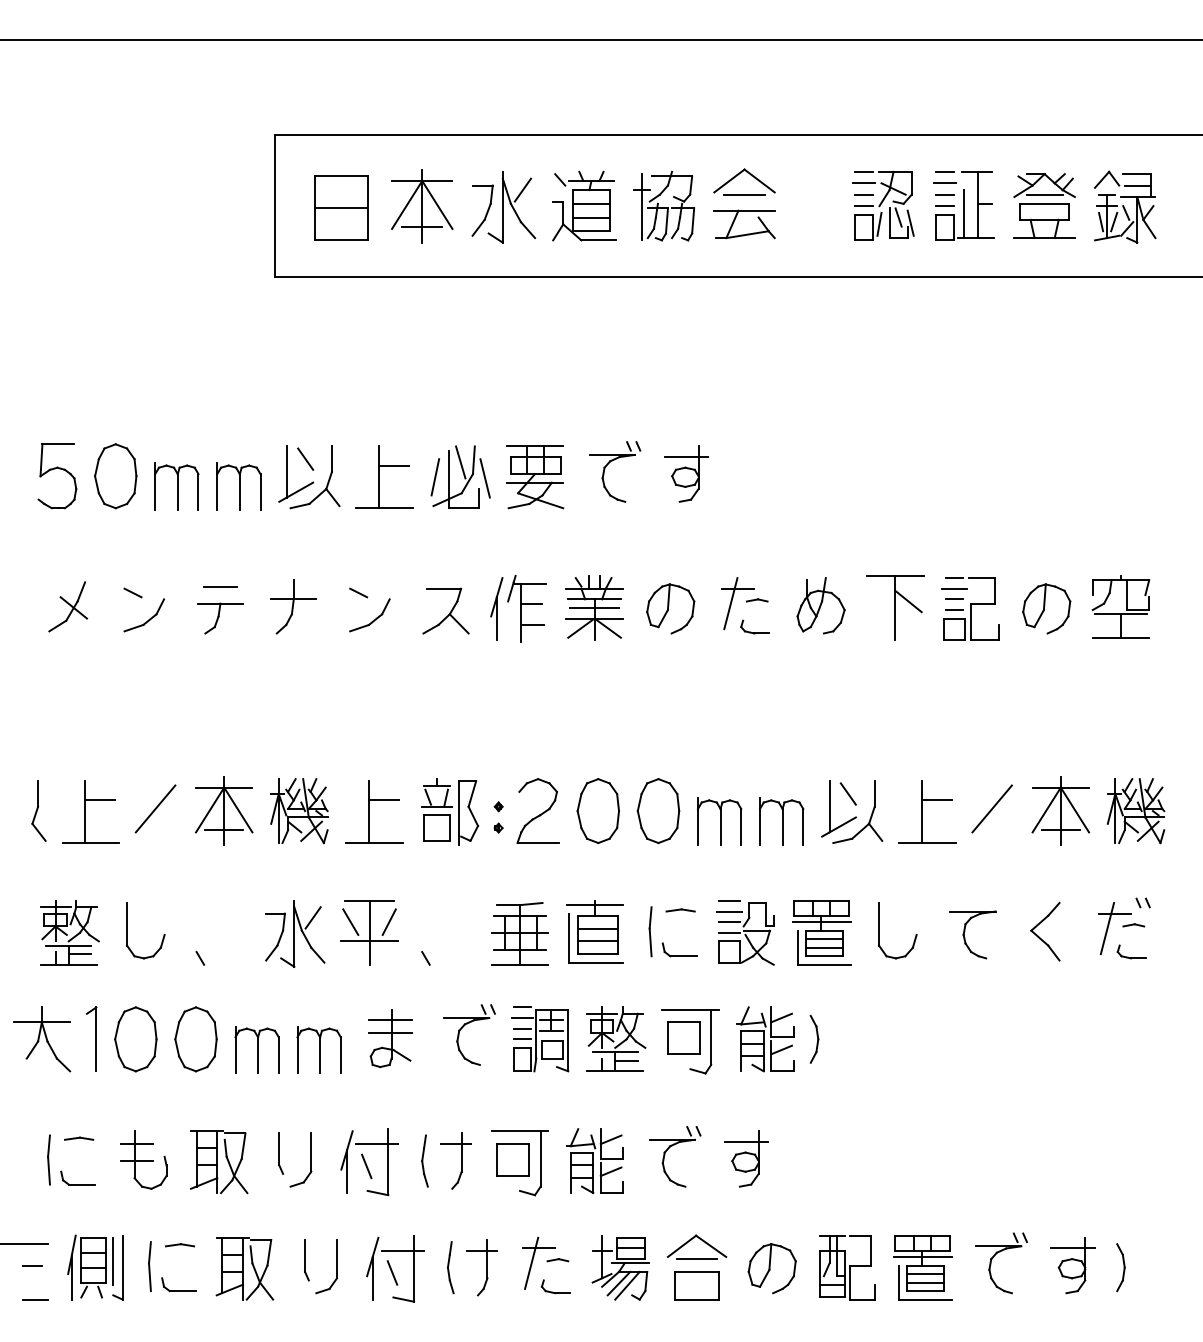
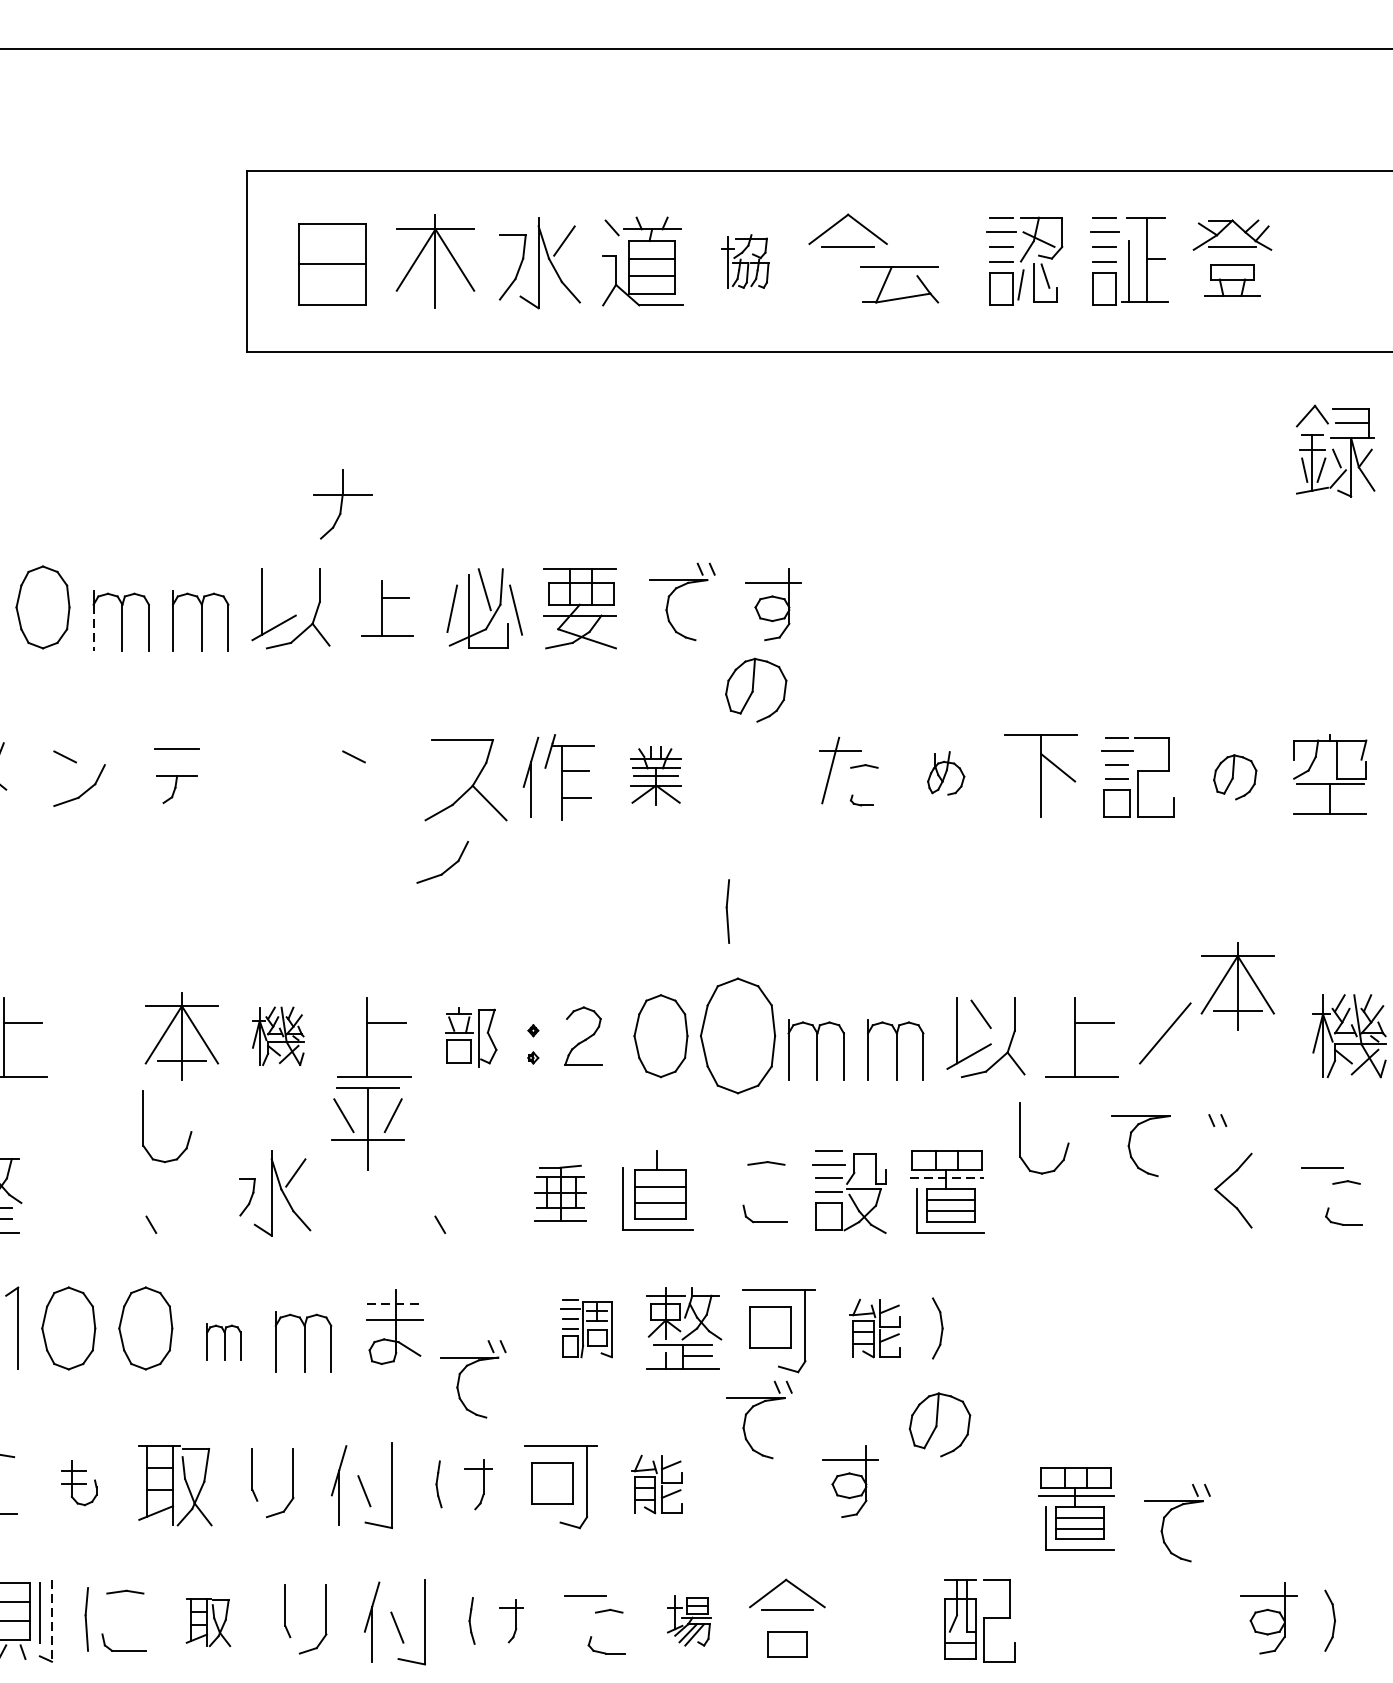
part: (664, 205) -> (745, 260), size x0.6
part: (1125, 206) -> (1336, 450), moved
part: (1044, 220) -> (1232, 279), size x0.7
line: (910, 222) -> (1060, 282), removed
line: (422, 226) -> (435, 287), removed
part: (746, 233) -> (901, 296), moved
line: (305, 458) -> (285, 584), removed
part: (384, 476) -> (387, 607), size x0.7
line: (155, 492) -> (93, 628), solid -> dashed
part: (820, 605) -> (945, 772), size x0.6
part: (293, 606) -> (342, 504), moved
part: (594, 607) -> (656, 775), size x0.7
part: (670, 608) -> (755, 689), moved
part: (1046, 608) -> (1234, 776), size x0.7
part: (445, 610) -> (465, 779), size x1.4
part: (369, 615) -> (442, 862), moved
part: (220, 618) -> (177, 789), size x0.7
part: (754, 626) -> (860, 799), size x0.6
line: (155, 808) -> (93, 1032), removed
part: (537, 810) -> (583, 1035), size x0.7
part: (1060, 810) -> (1237, 985), moved
part: (299, 811) -> (278, 1036), size x0.7
part: (450, 811) -> (471, 1036), size x0.7
part: (658, 811) -> (738, 1036), size x1.4
part: (1142, 902) -> (1216, 1119), moved
line: (594, 905) -> (656, 1157), removed
line: (822, 922) -> (948, 1178), solid -> dashed
line: (1107, 928) -> (1312, 1186), removed
part: (127, 930) -> (143, 1126), moved
part: (879, 930) -> (1021, 1137), moved
part: (650, 931) -> (727, 911), moved
part: (965, 931) -> (1131, 1141), moved
part: (369, 932) -> (367, 1128), moved
part: (519, 933) -> (560, 1192), size x0.7
part: (275, 936) -> (247, 1196), size x0.6
line: (390, 1020) -> (394, 1304), solid -> dashed
part: (463, 1027) -> (465, 1369), moved
part: (540, 1039) -> (586, 1328), size x0.7
part: (765, 1039) -> (875, 1328), size x0.7
part: (256, 1049) -> (223, 1341), size x0.6
line: (376, 1144) -> (376, 1463), removed
part: (666, 1152) -> (748, 1414), moved
part: (143, 1159) -> (78, 1482), size x0.6
part: (424, 1160) -> (438, 1483), size x0.7
part: (455, 1160) -> (478, 1483), size x0.7
part: (594, 1161) -> (656, 1484), size x0.7
line: (402, 1250) -> (410, 1598), removed
part: (993, 1258) -> (1166, 1516), moved
line: (531, 1262) -> (575, 1614), removed
line: (122, 1267) -> (51, 1620), solid -> dashed
part: (450, 1267) -> (471, 1620), size x0.7
part: (481, 1267) -> (511, 1620), size x0.6
part: (620, 1267) -> (689, 1620), size x0.6
part: (922, 1267) -> (1076, 1509), moved
part: (244, 1268) -> (207, 1621), size x0.6
part: (771, 1268) -> (939, 1424), moved
part: (696, 1285) -> (786, 1643), size x0.7

